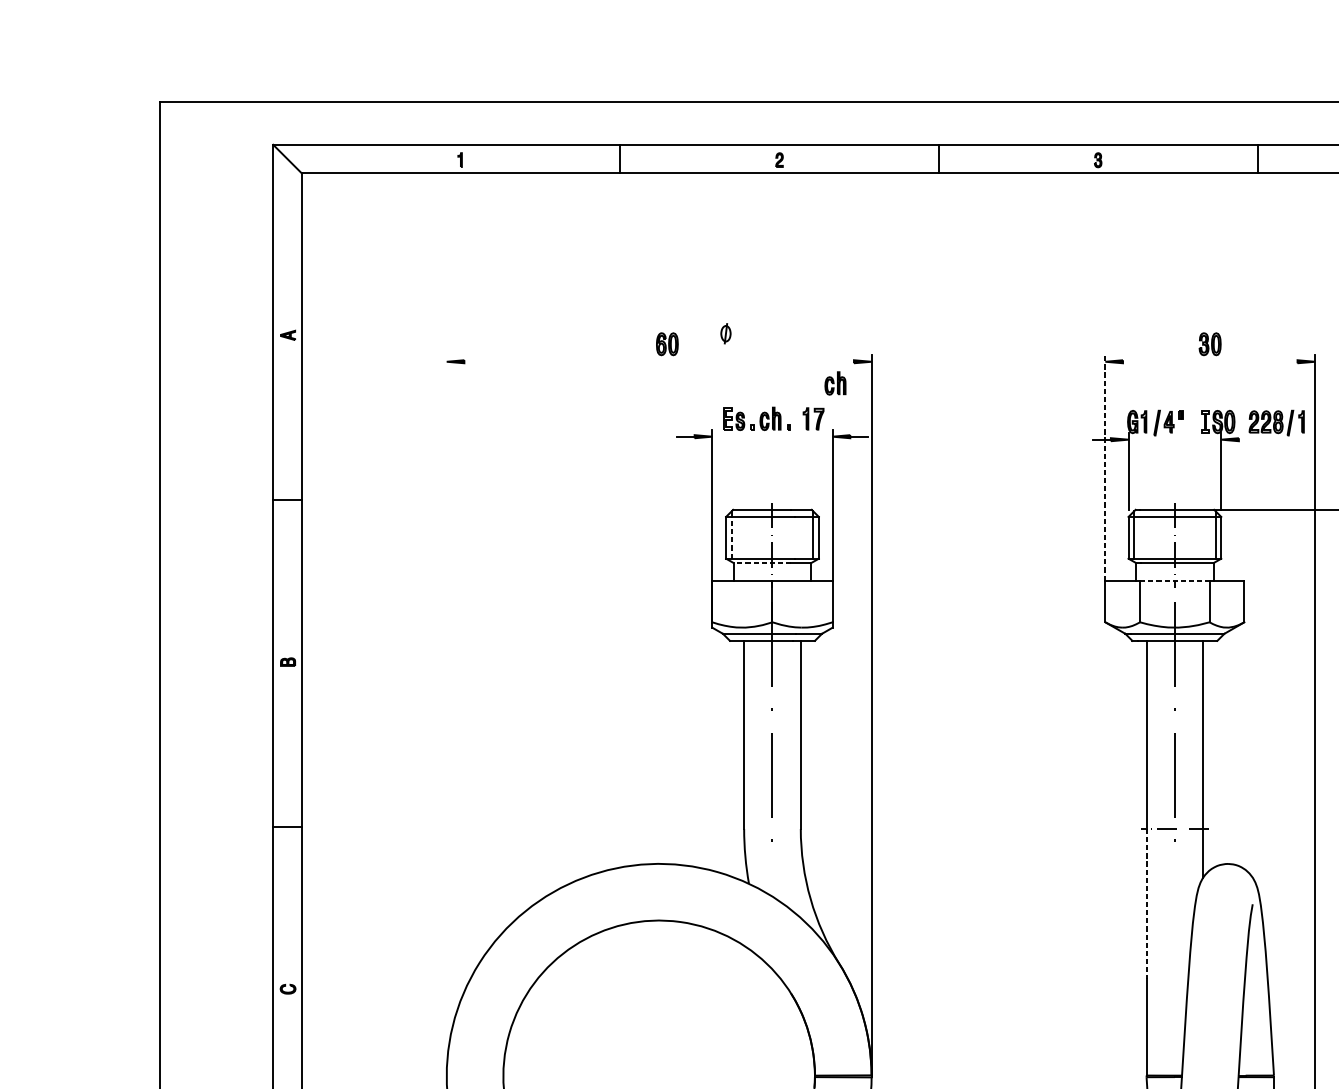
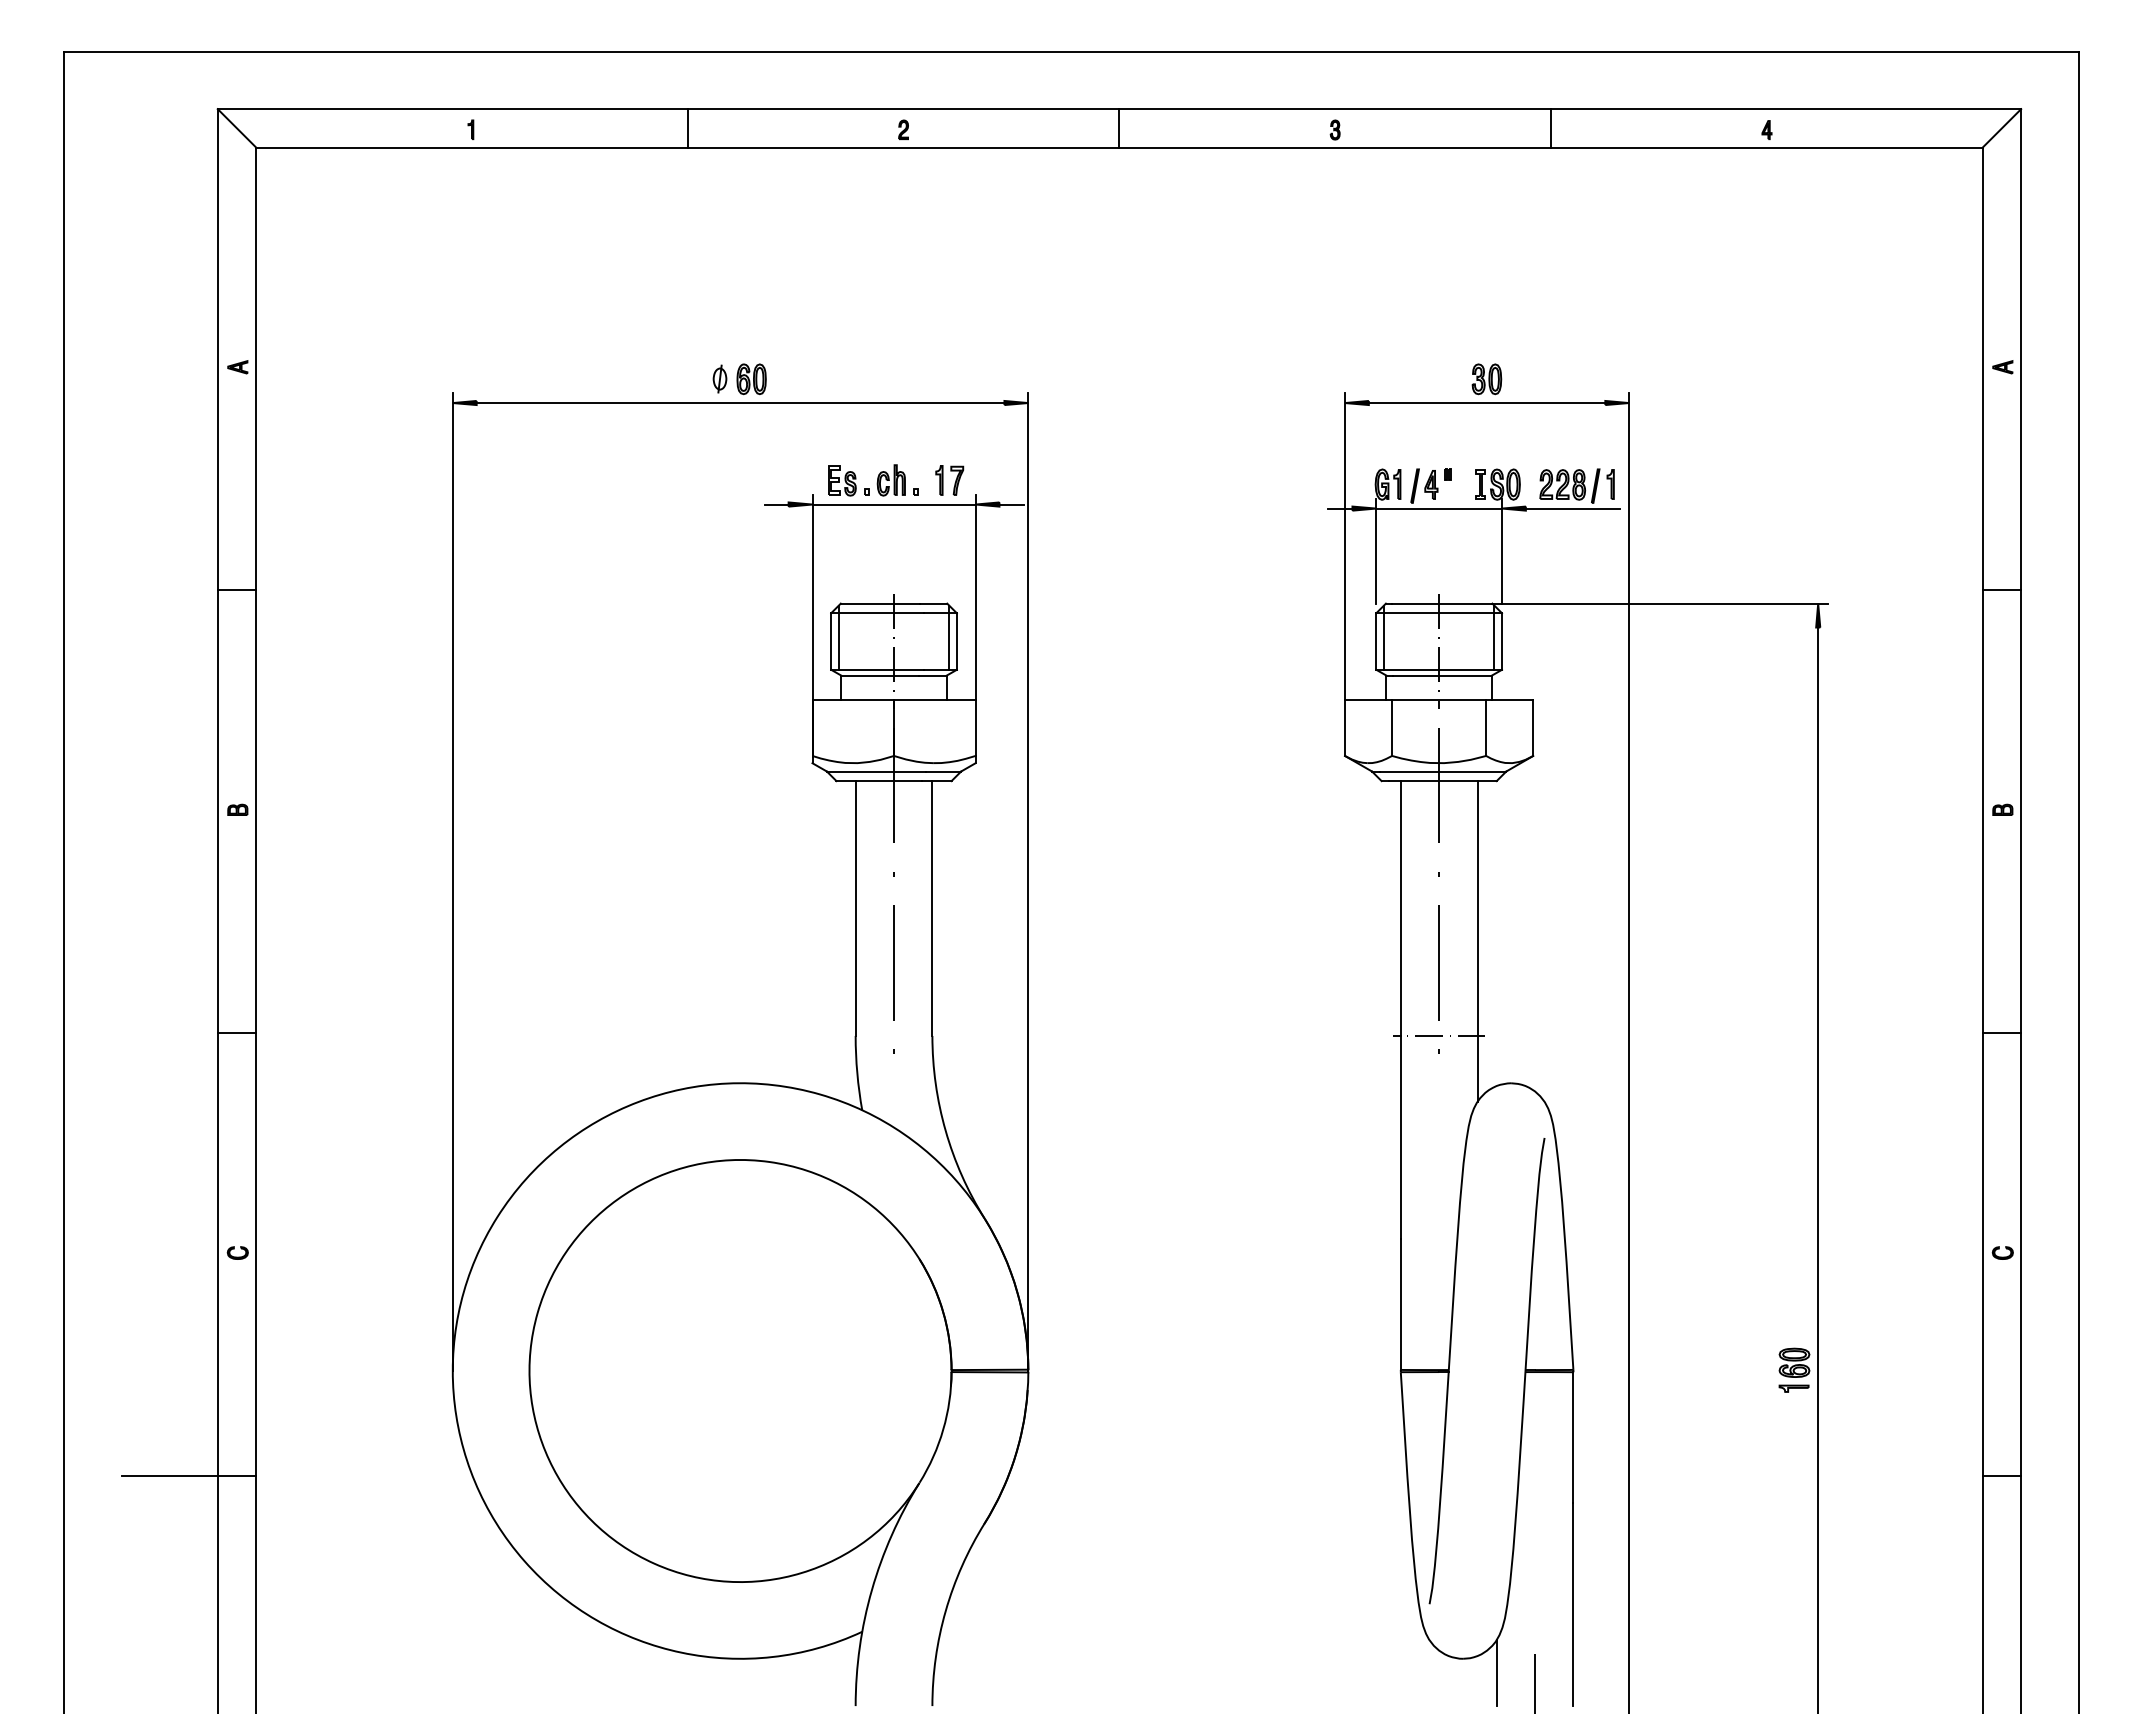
part: (725, 333) -> (719, 378), moved
line: (659, 362) -> (740, 403), added
line: (1209, 362) -> (1486, 403), added
part: (834, 383) -> (978, 432), removed
line: (772, 436) -> (893, 504), added
line: (1175, 439) -> (1439, 508), added
line: (1273, 439) -> (1572, 508), added
line: (1105, 467) -> (1344, 546), dashed -> solid
line: (731, 537) -> (838, 641), dashed -> solid
line: (761, 562) -> (879, 675), dashed -> solid
line: (1175, 580) -> (1439, 699), dashed -> solid
line: (446, 715) -> (452, 882), added
line: (1146, 903) -> (1400, 1137), dashed -> solid

